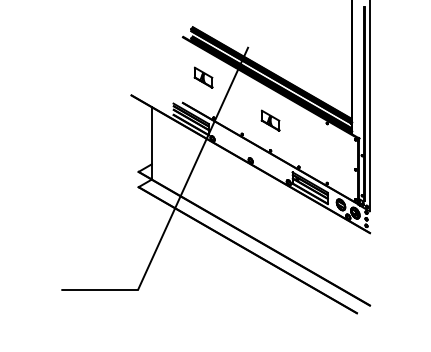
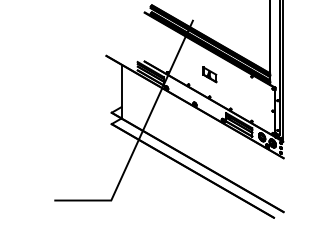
part: (203, 77) -> (159, 42), removed

